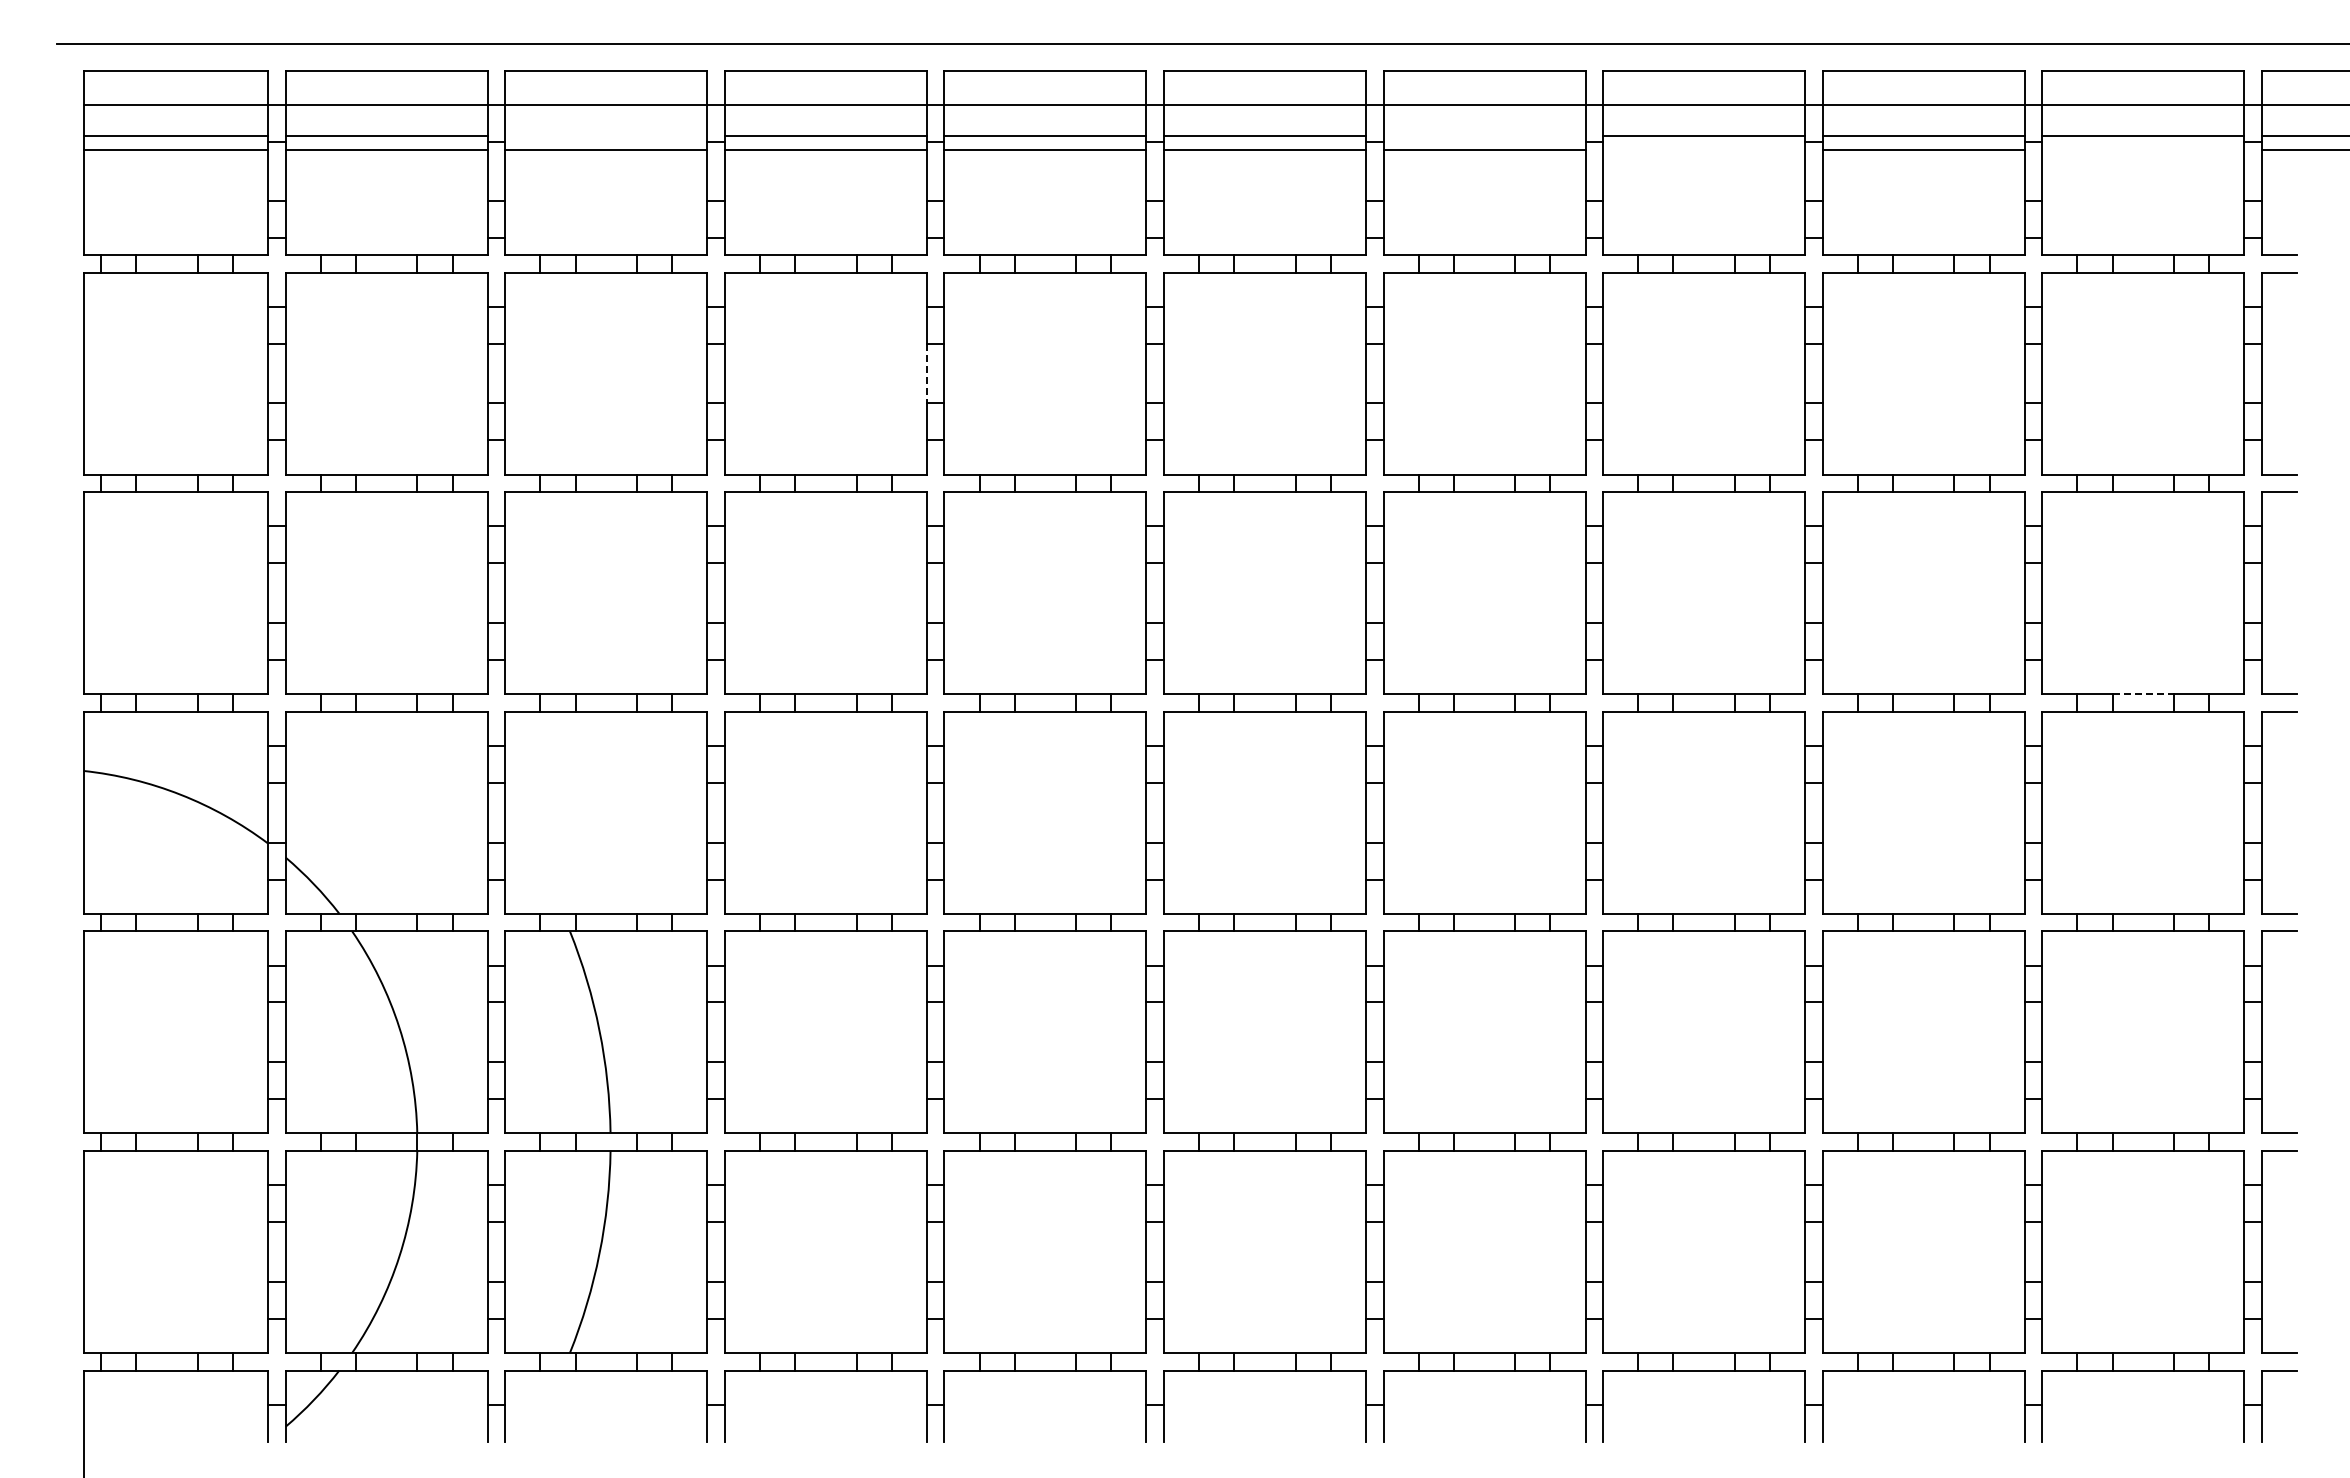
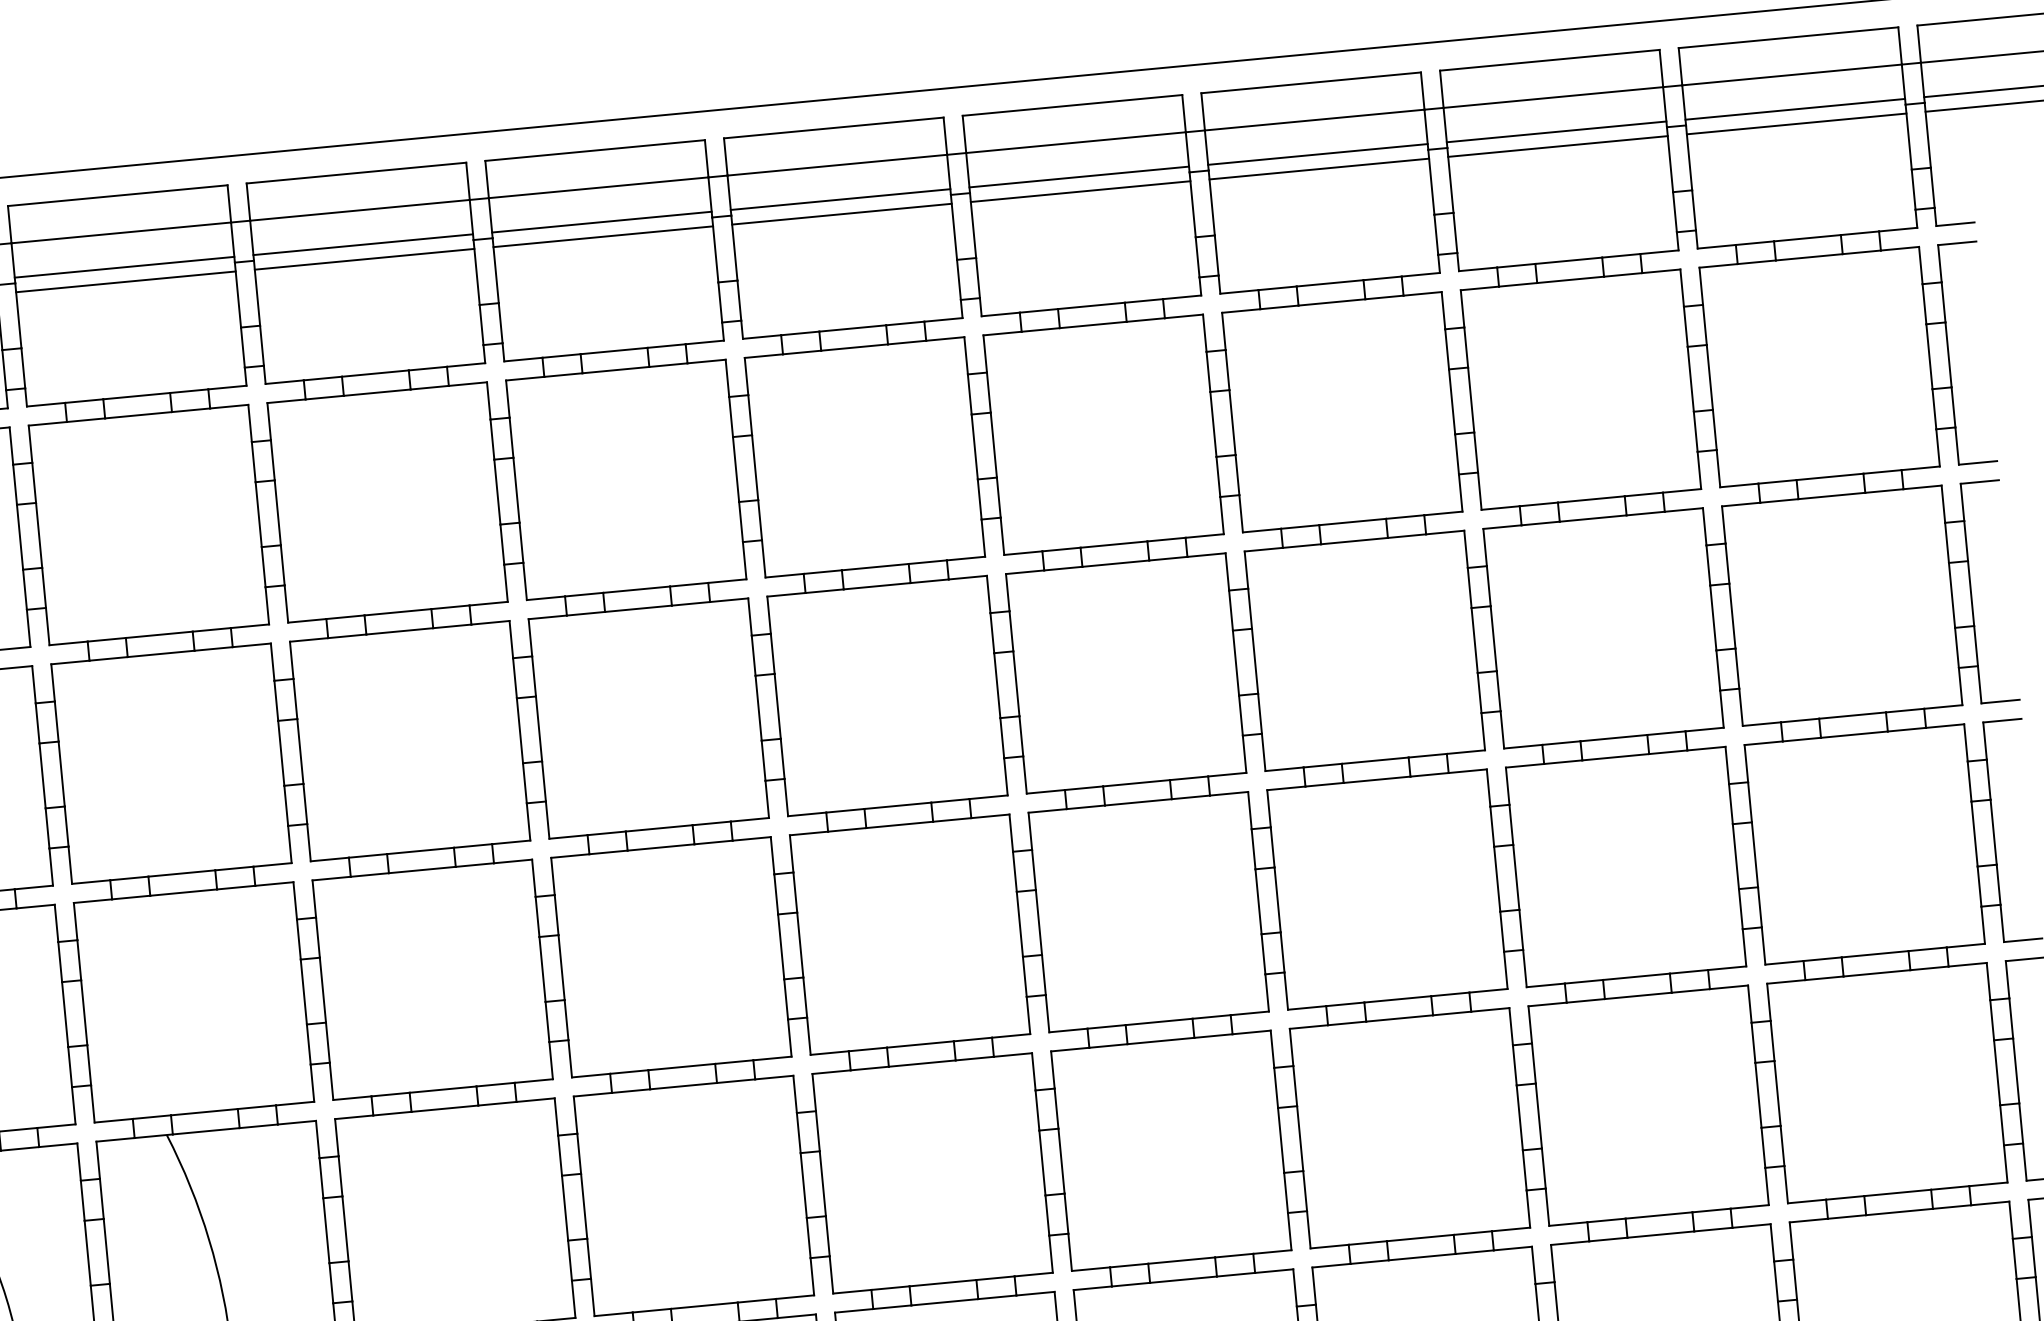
line: (606, 136) -> (124, 267), added
line: (1484, 136) -> (1079, 177), added
line: (1704, 149) -> (1319, 168), added
line: (2143, 149) -> (1796, 123), added
line: (926, 373) -> (497, 492), dashed -> solid
line: (2143, 694) -> (1852, 715), dashed -> solid

